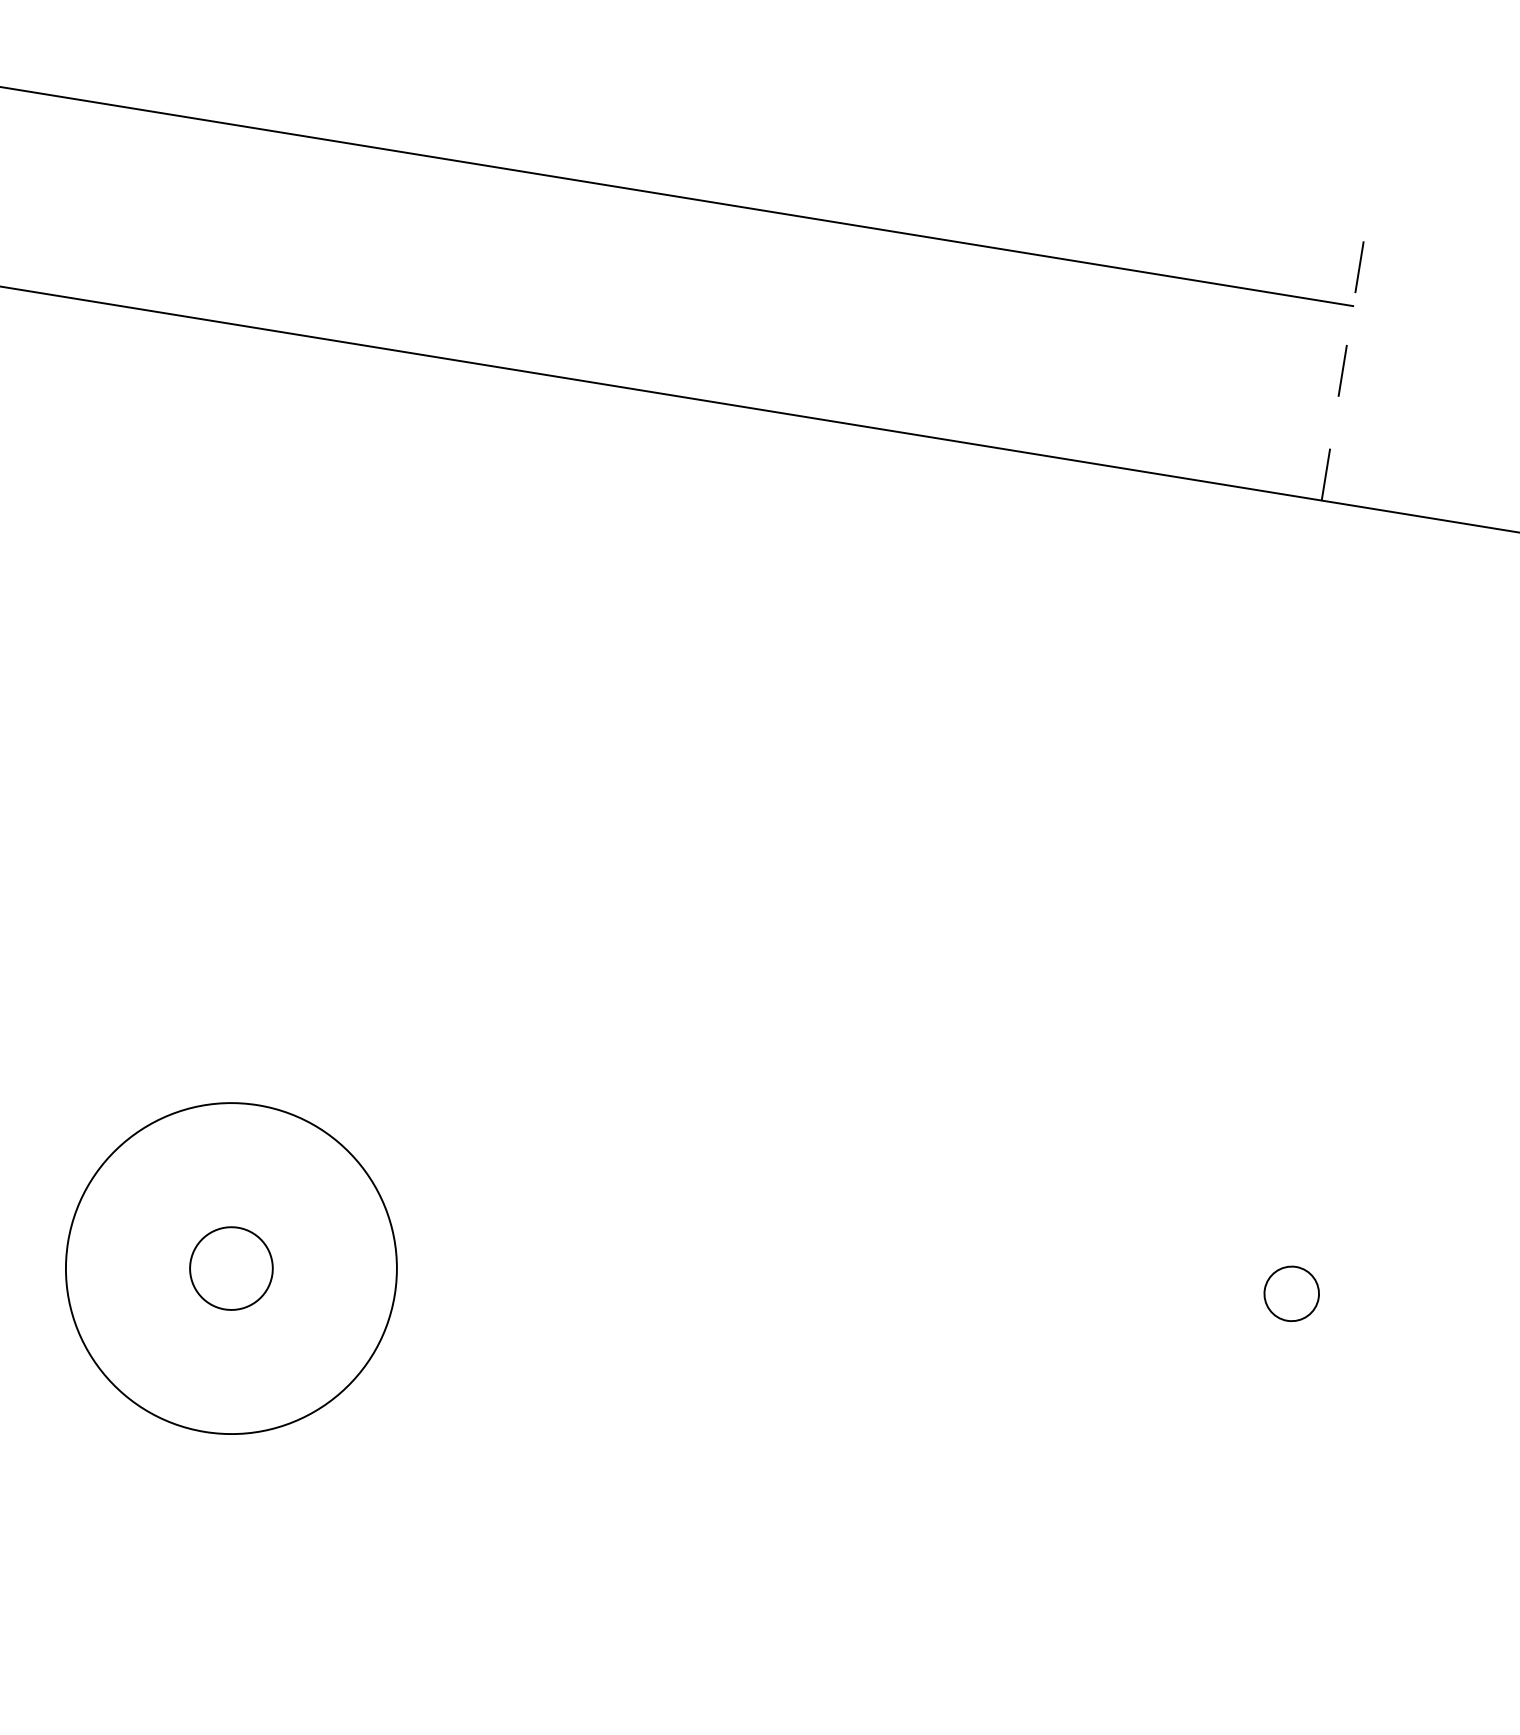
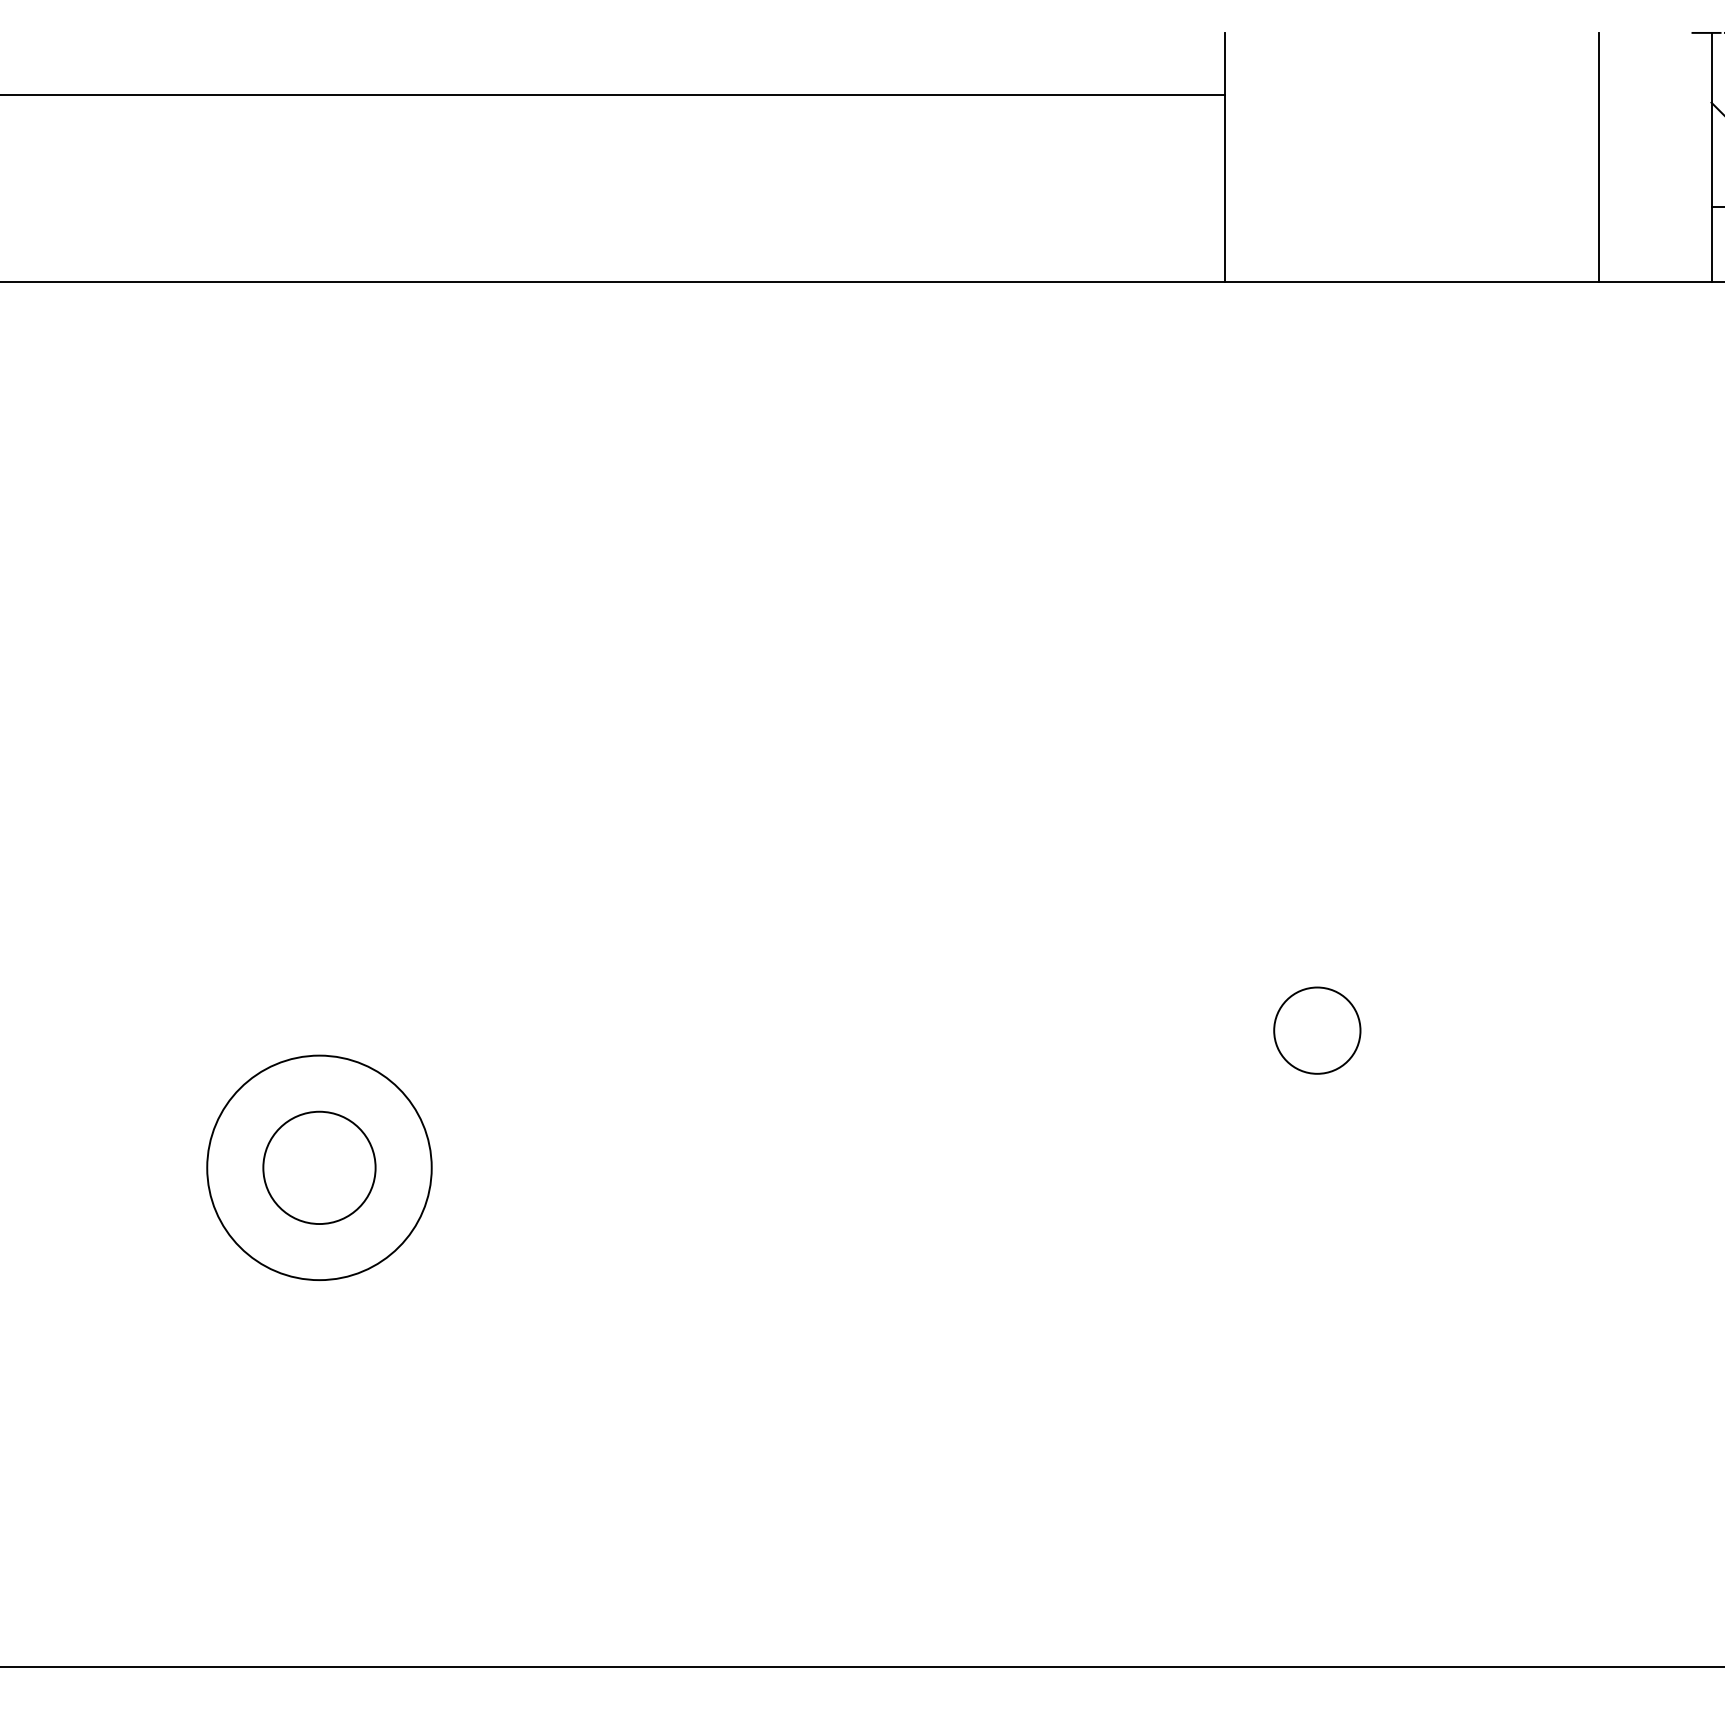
line: (1343, 370) -> (1225, 157), dashed -> solid
circle: (231, 1268) -> (319, 1167), size x0.71
circle: (231, 1268) -> (319, 1167), size x1.43
circle: (1291, 1293) -> (1317, 1030), size x1.67

